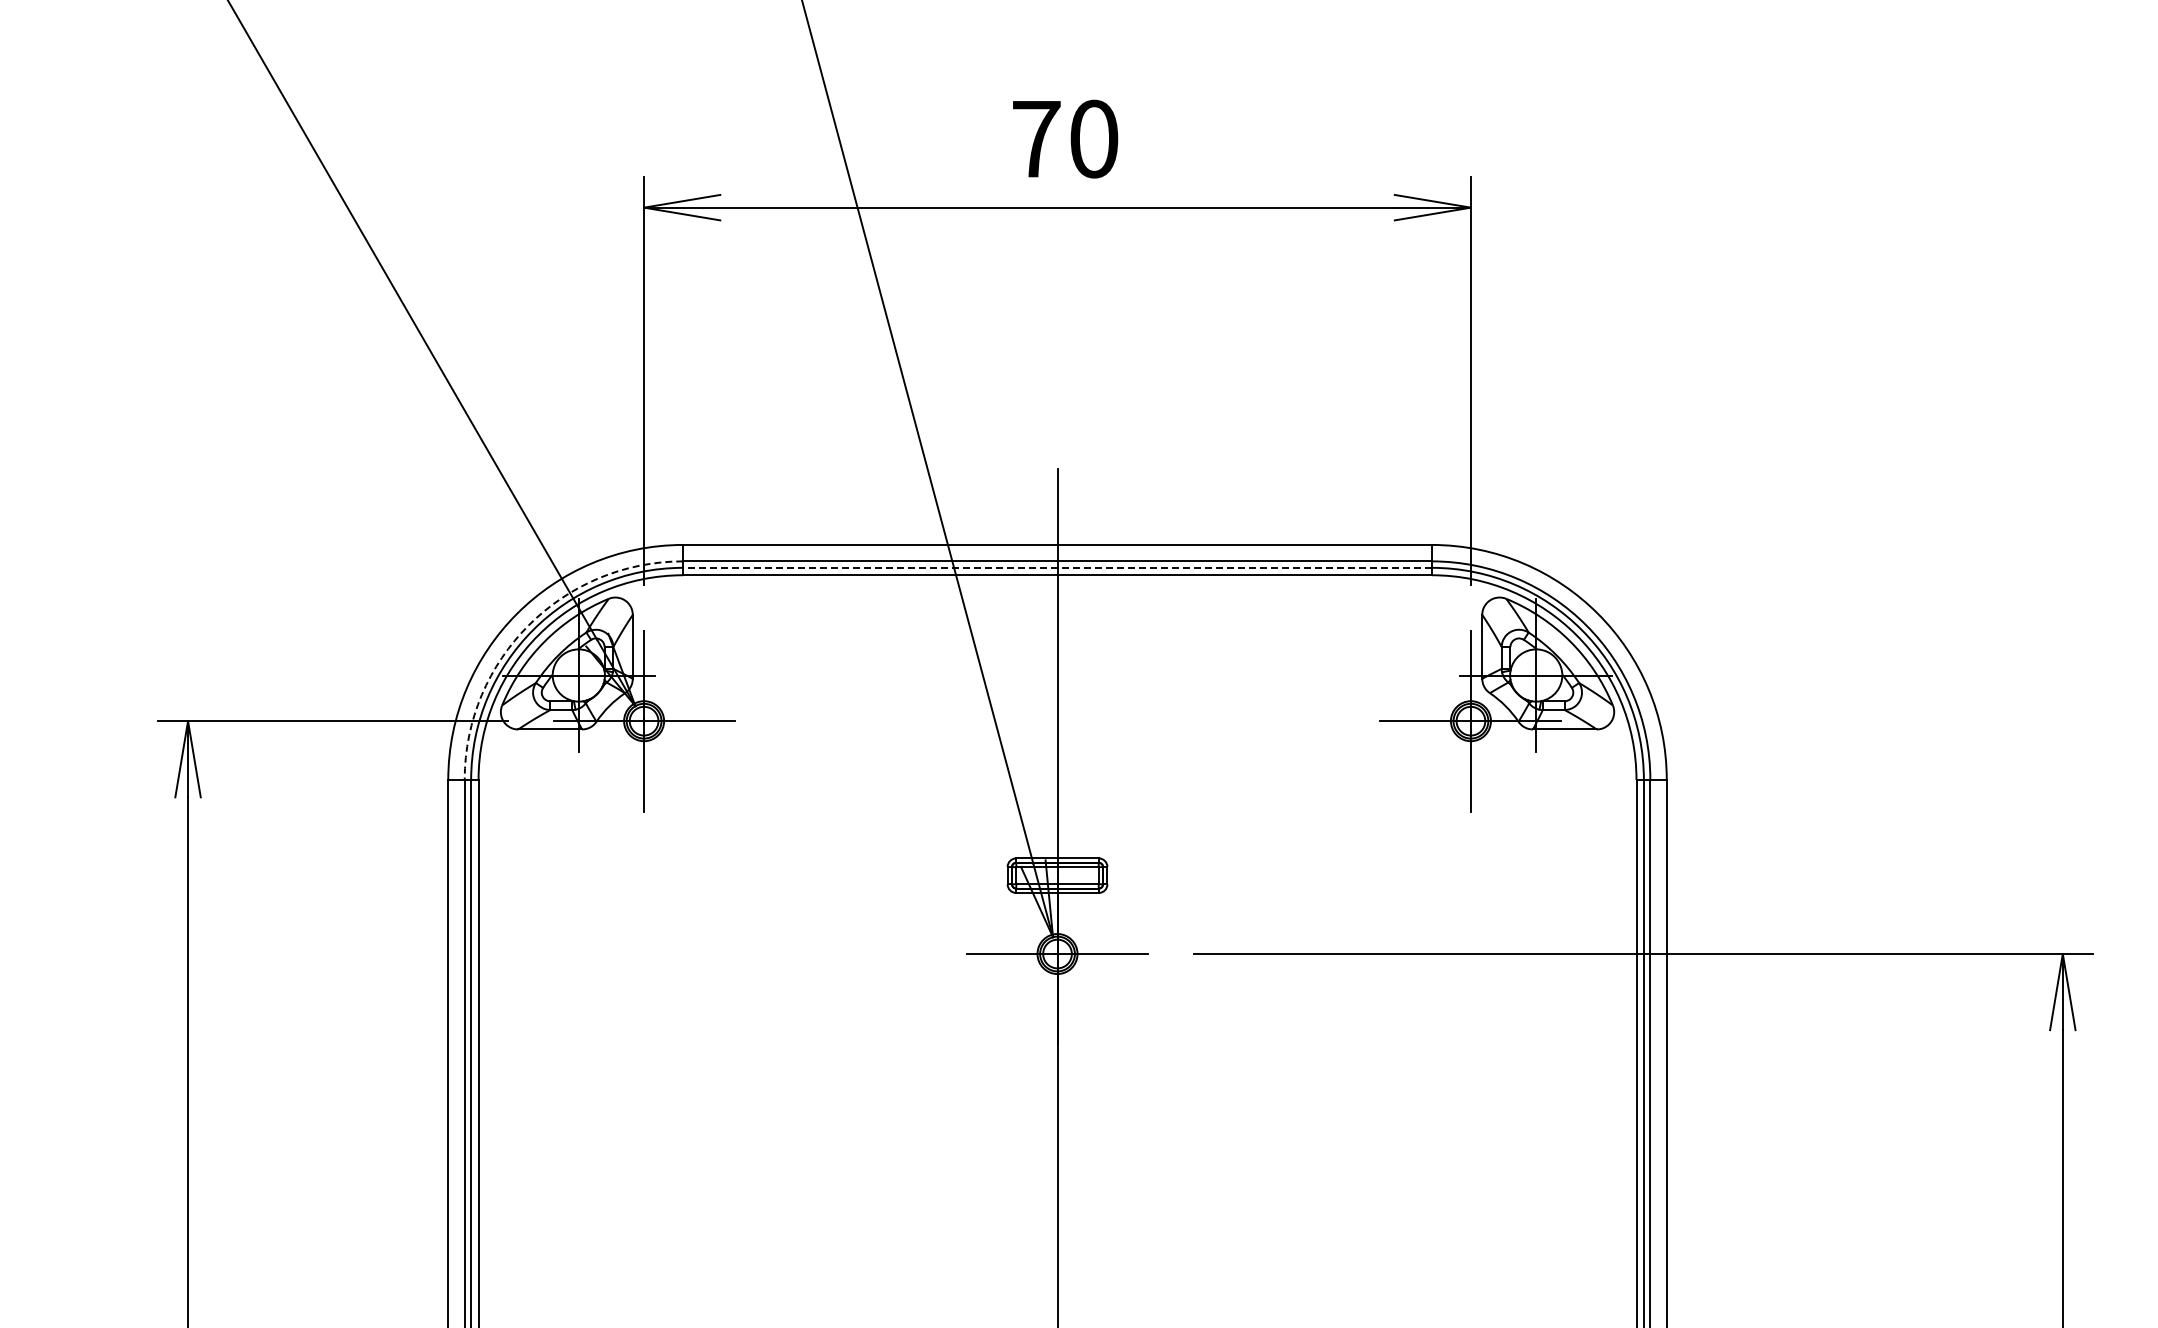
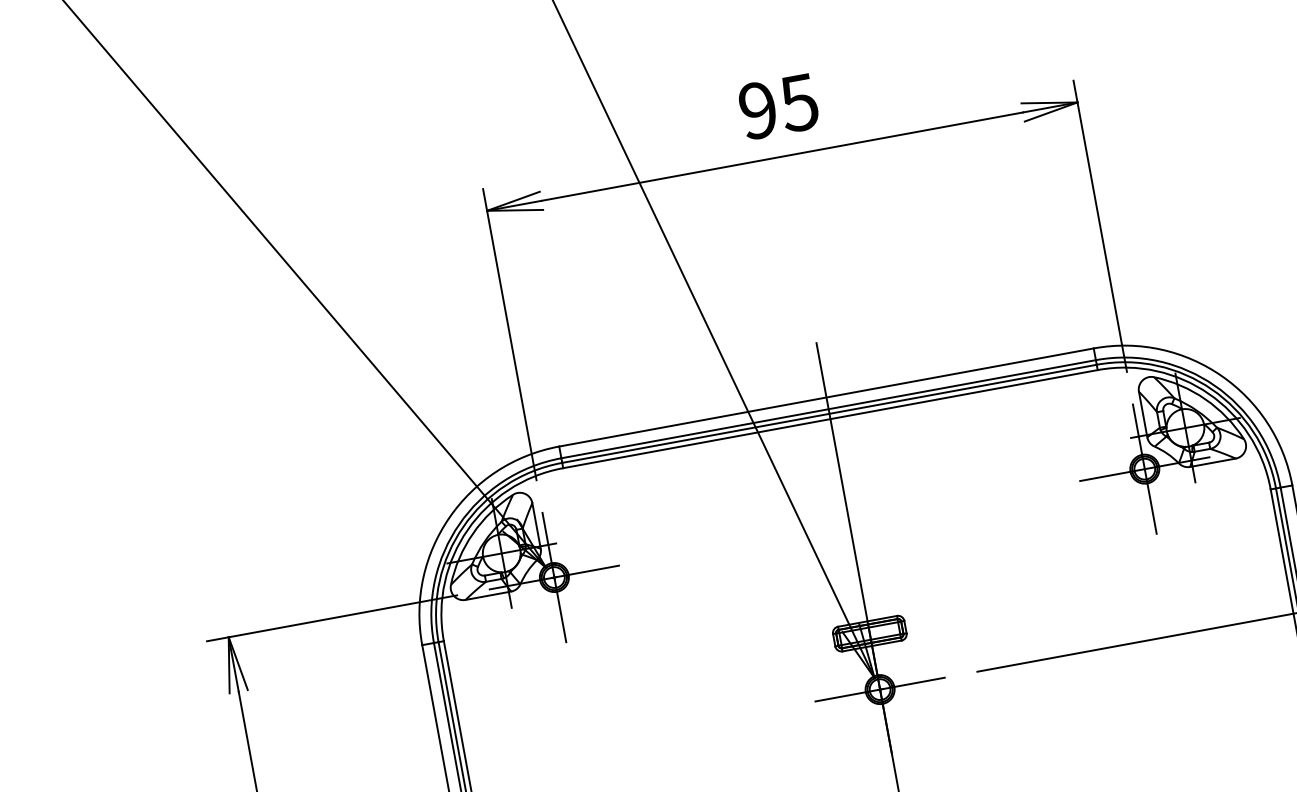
text: (1065, 138) -> (778, 106), 70 -> 95
line: (1057, 567) -> (829, 413), dashed -> solid
arc: (528, 625) -> (459, 524), dashed -> solid

